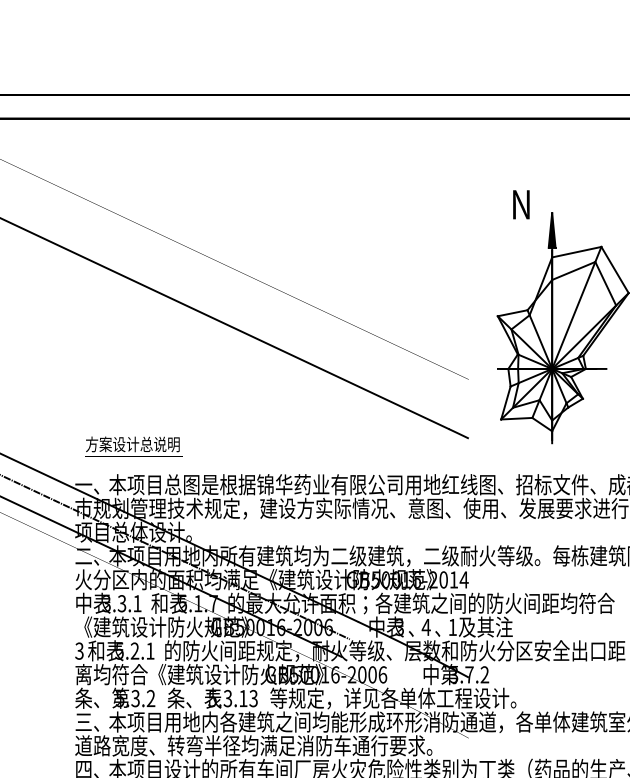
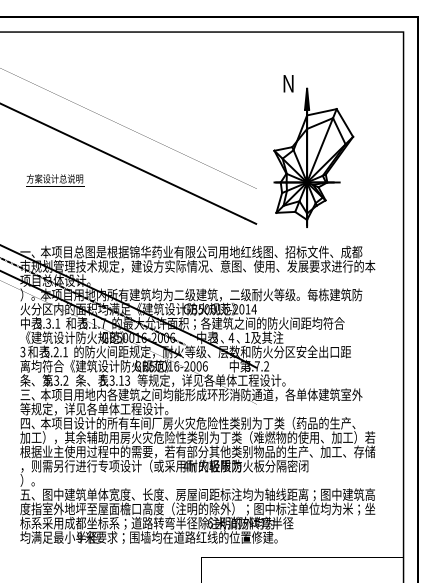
text: (133, 447) -> (55, 180), moved
text: (87, 555) -> (27, 294), 二、 -> ）。
text: (253, 744) -> (127, 408), 道路宽度、转弯半径均满足消防车通行要求。 -> 等规定，详见各单体工程设计。

